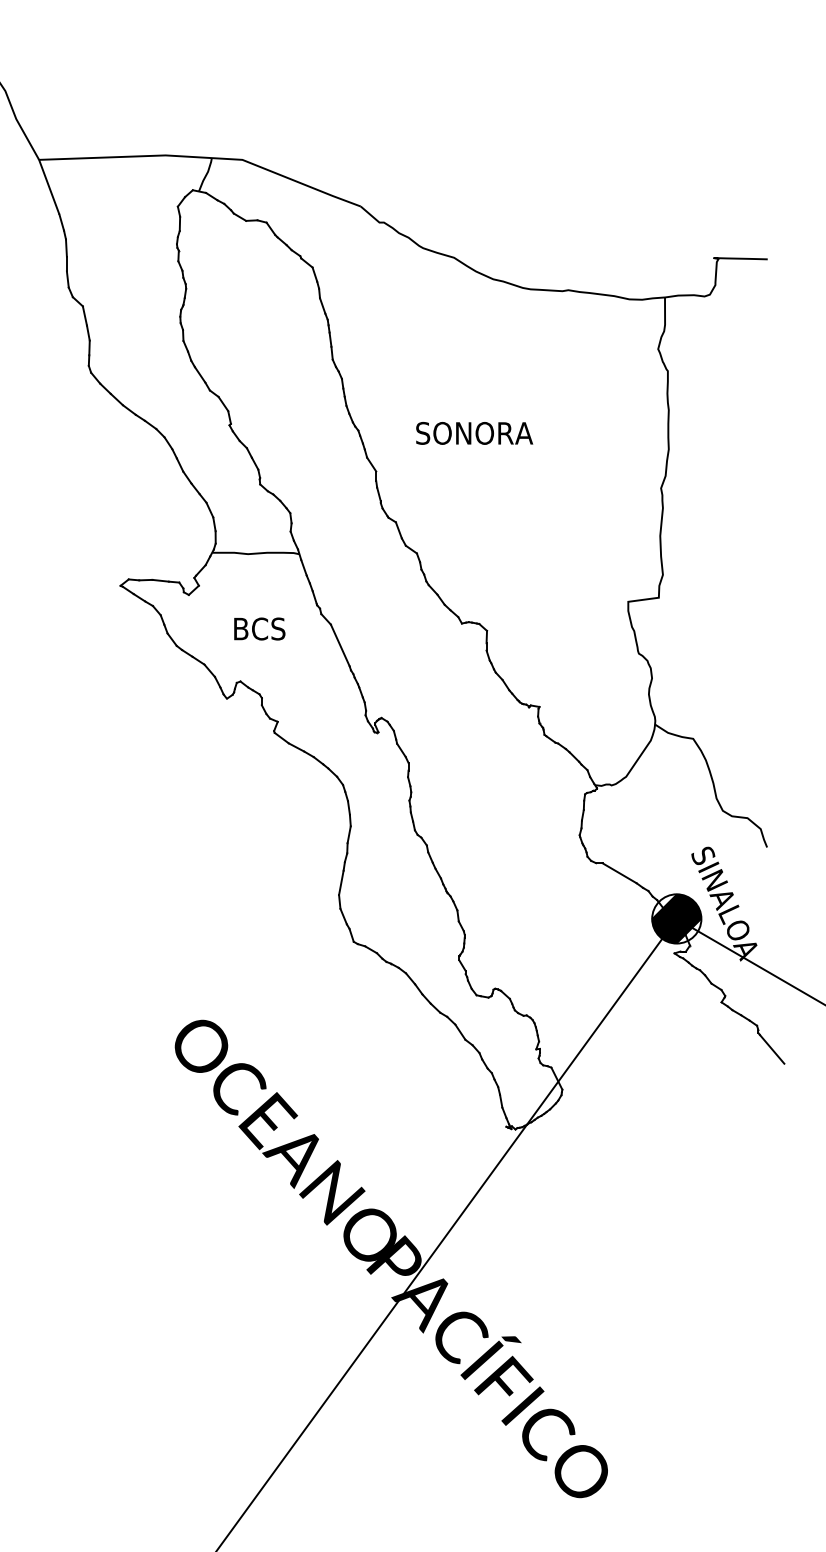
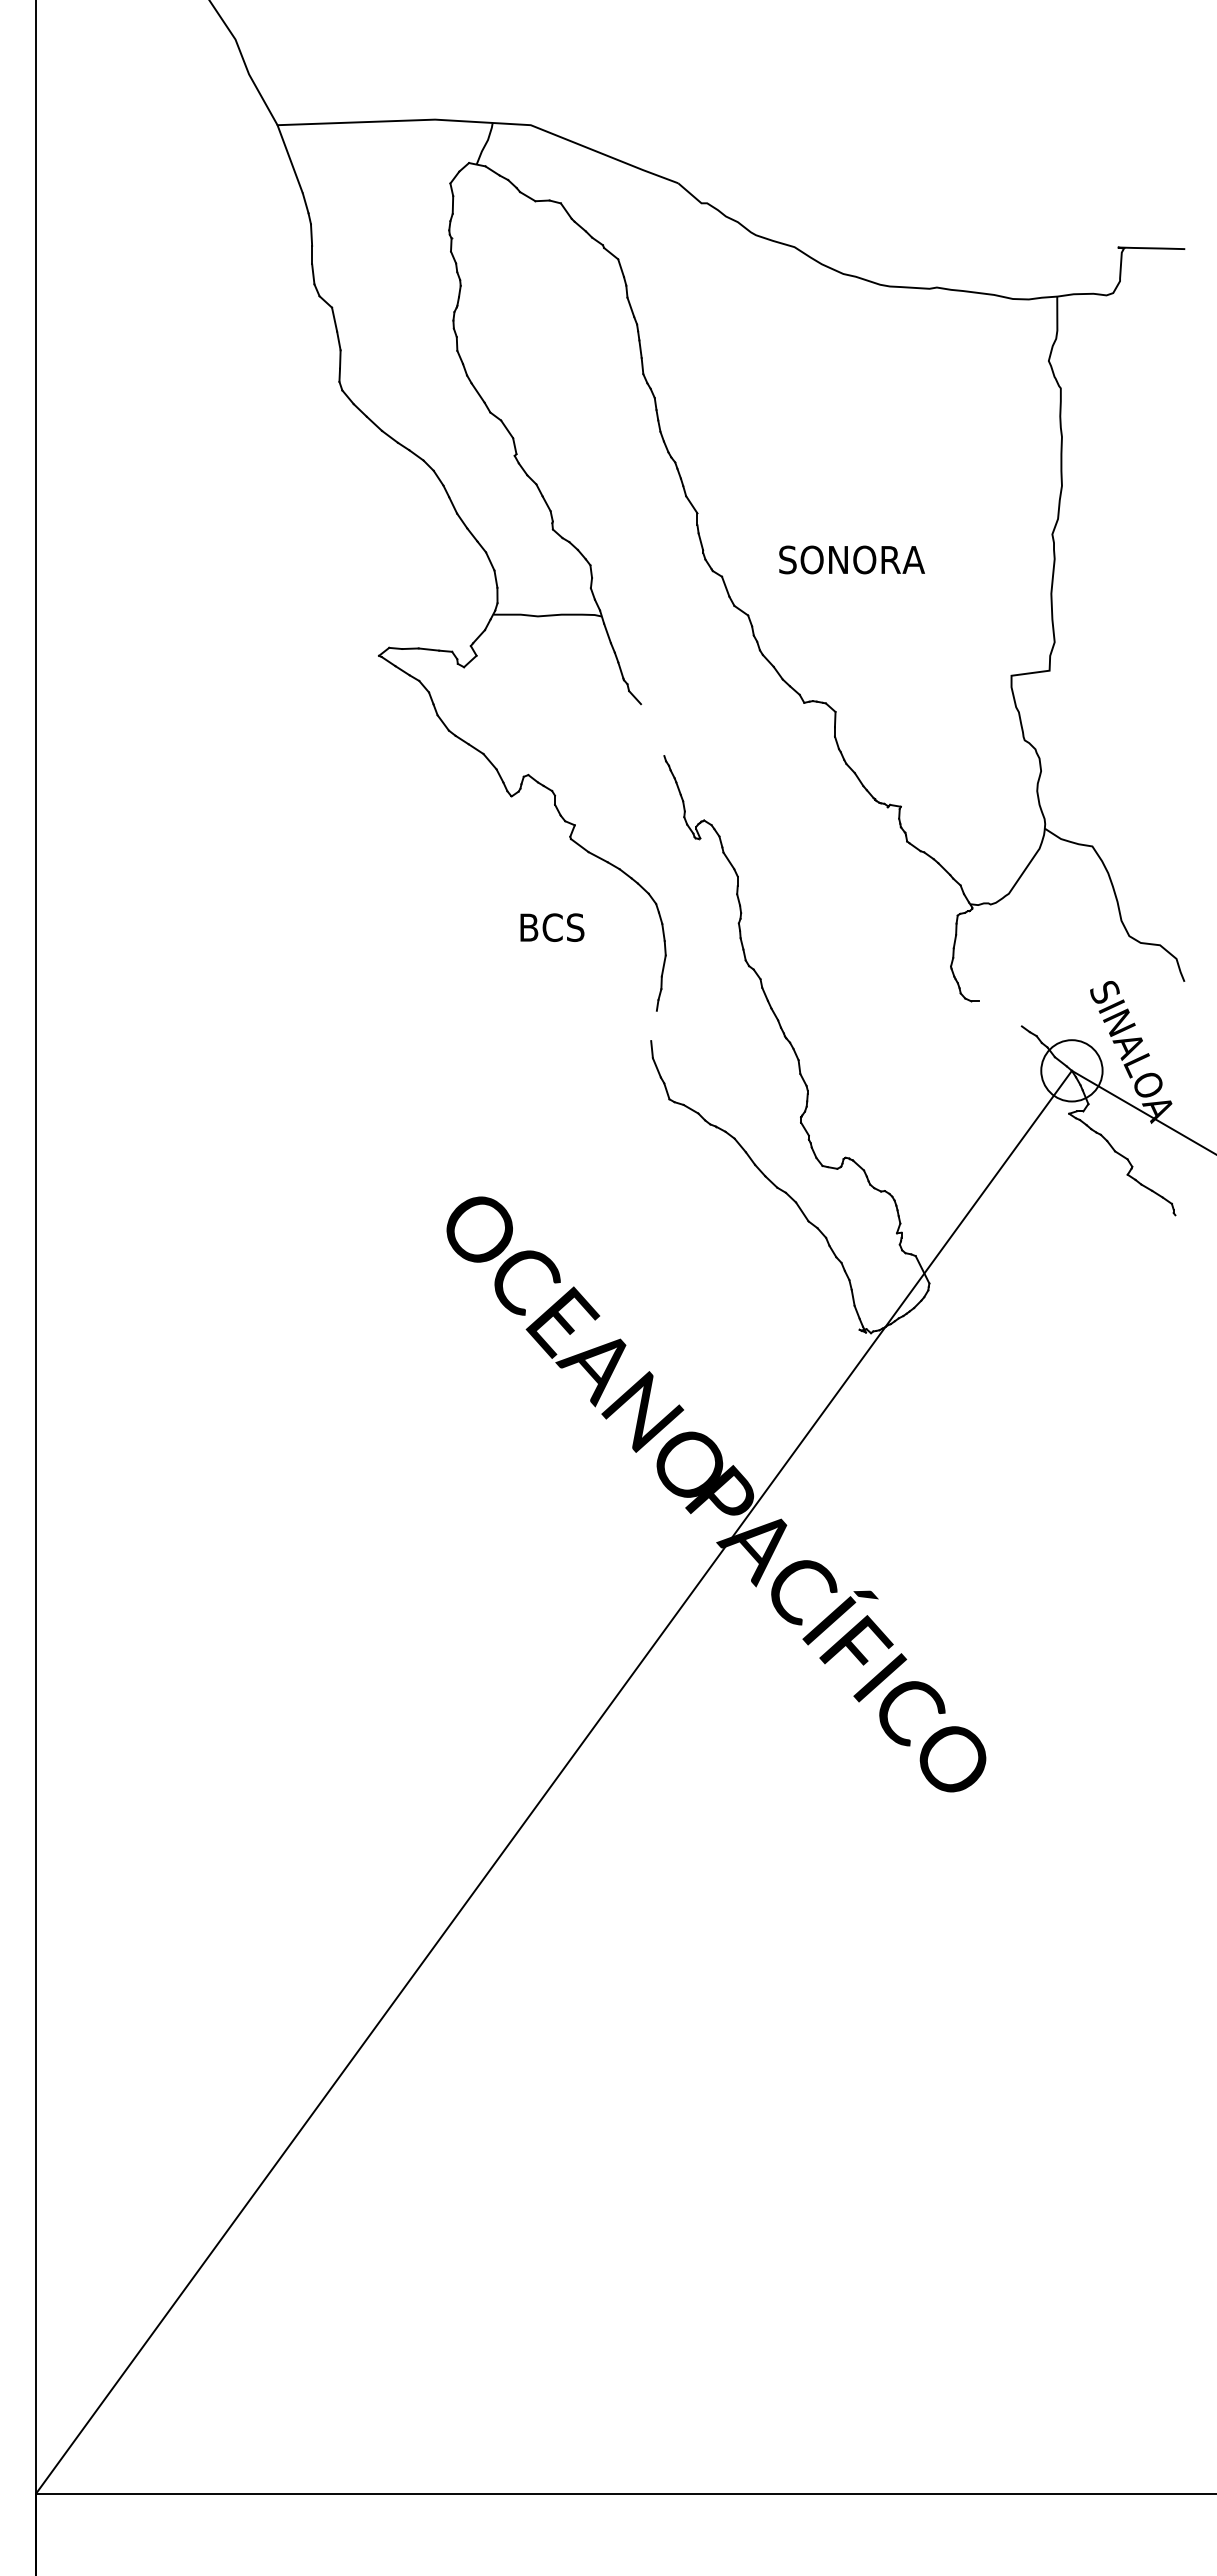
text: (474, 433) -> (851, 559), moved
text: (259, 628) -> (552, 927), moved
line: (340, 645) -> (652, 730), removed
line: (619, 872) -> (1000, 1013), removed
line: (340, 882) -> (653, 1025), removed
hatch: (676, 918) -> (1071, 1070), removed
line: (771, 1049) -> (1190, 1233), removed

